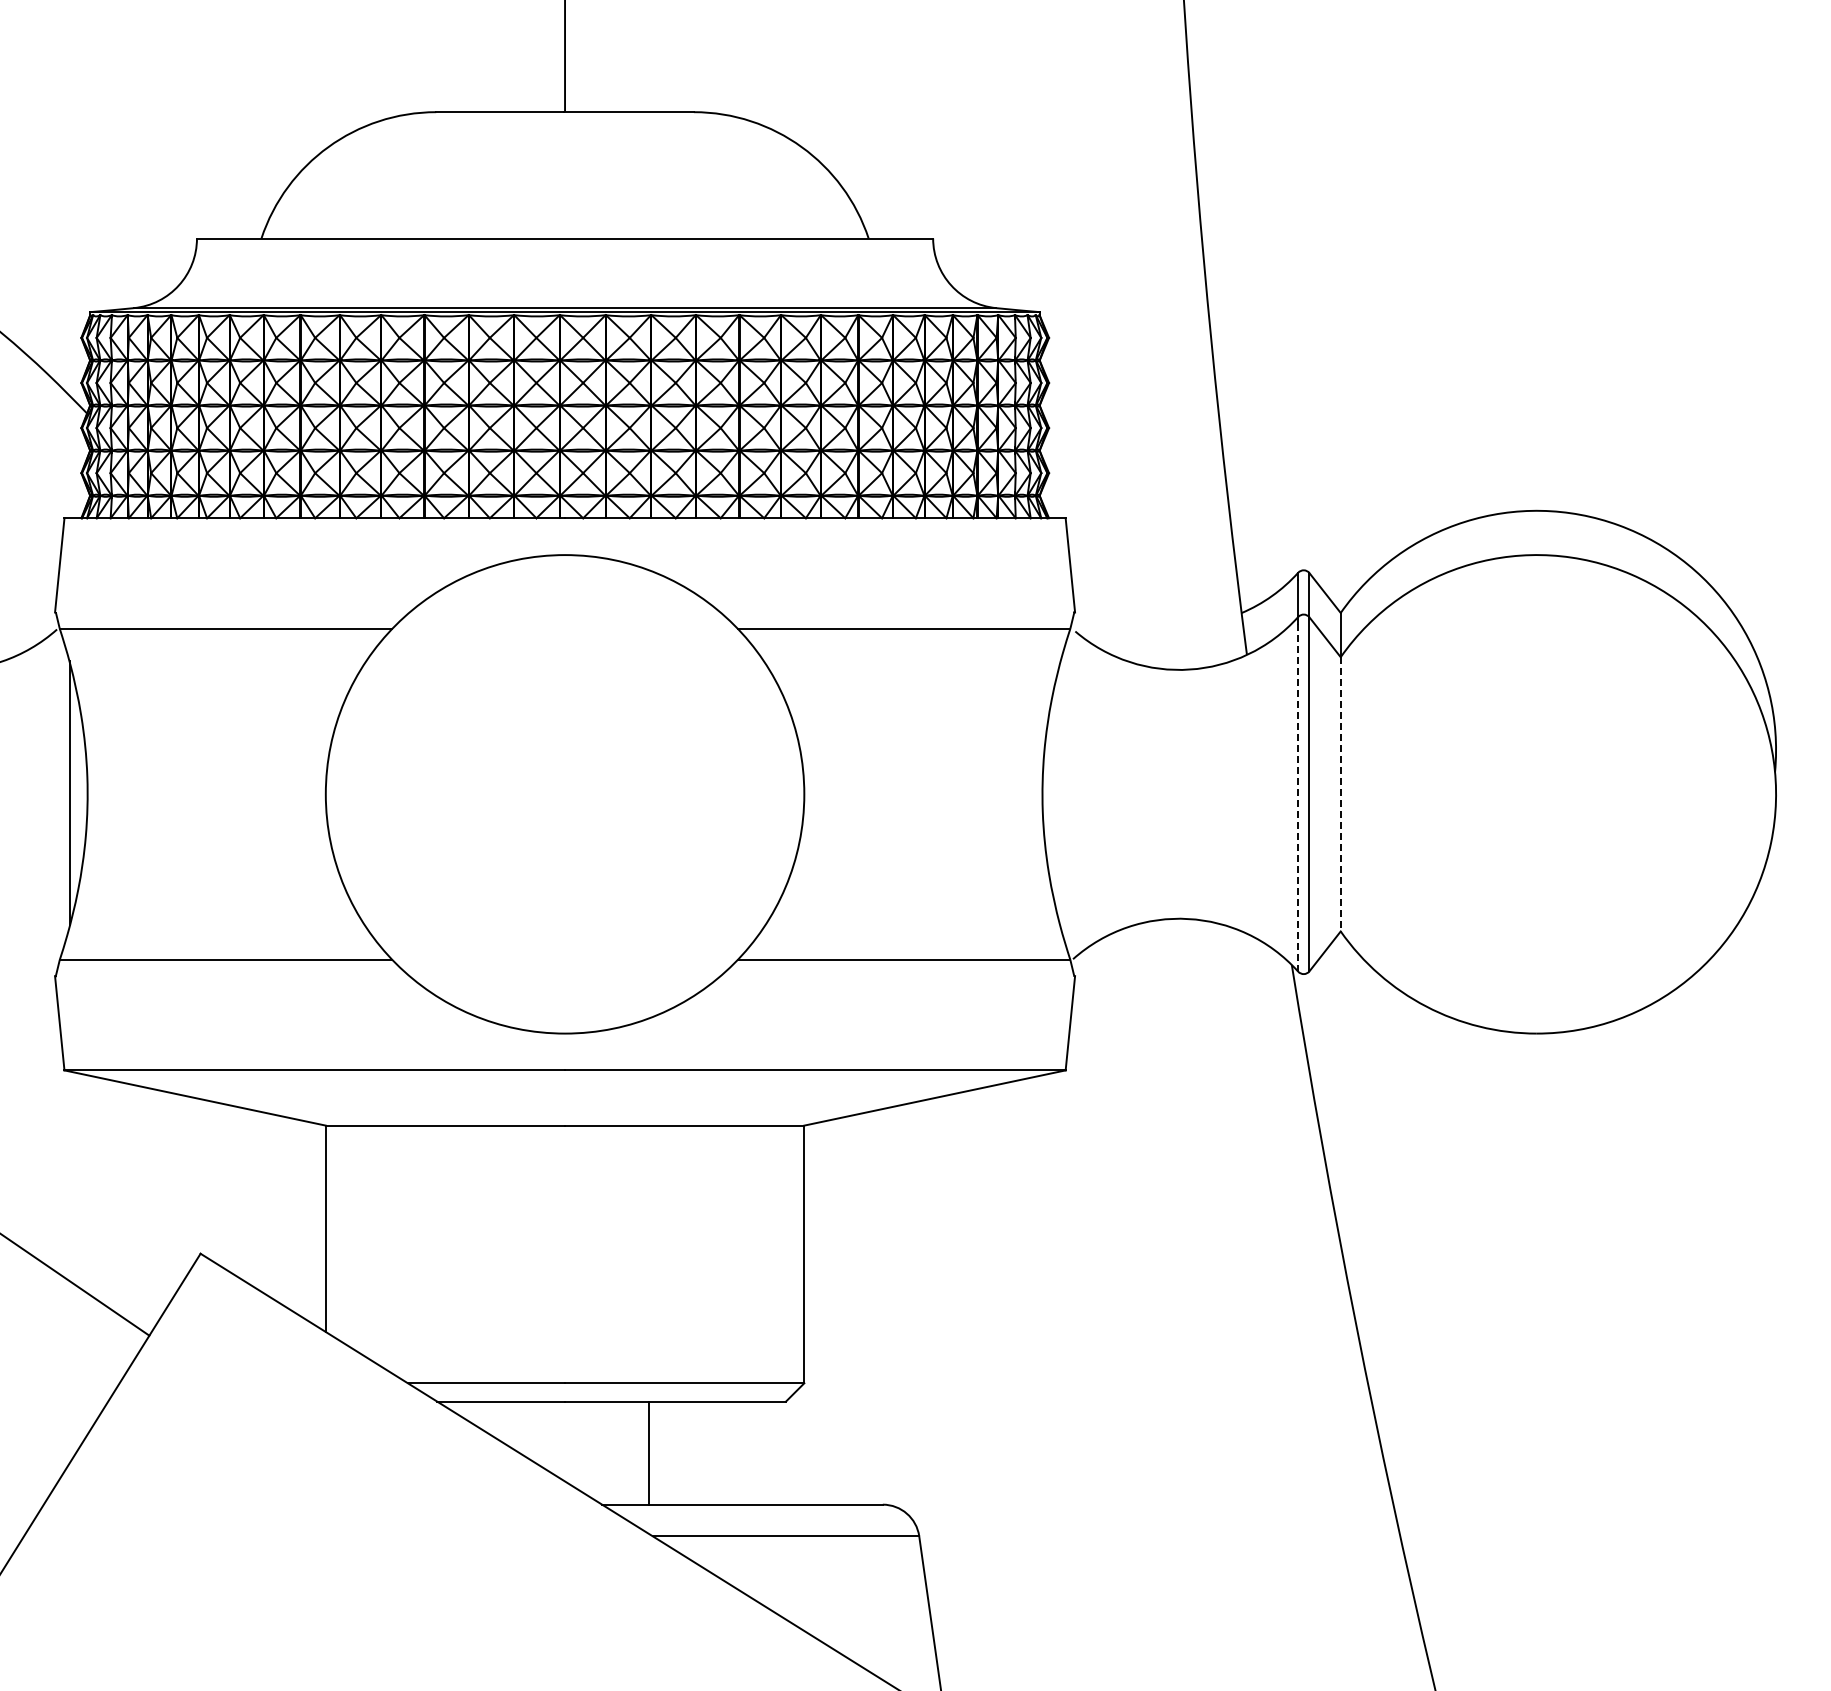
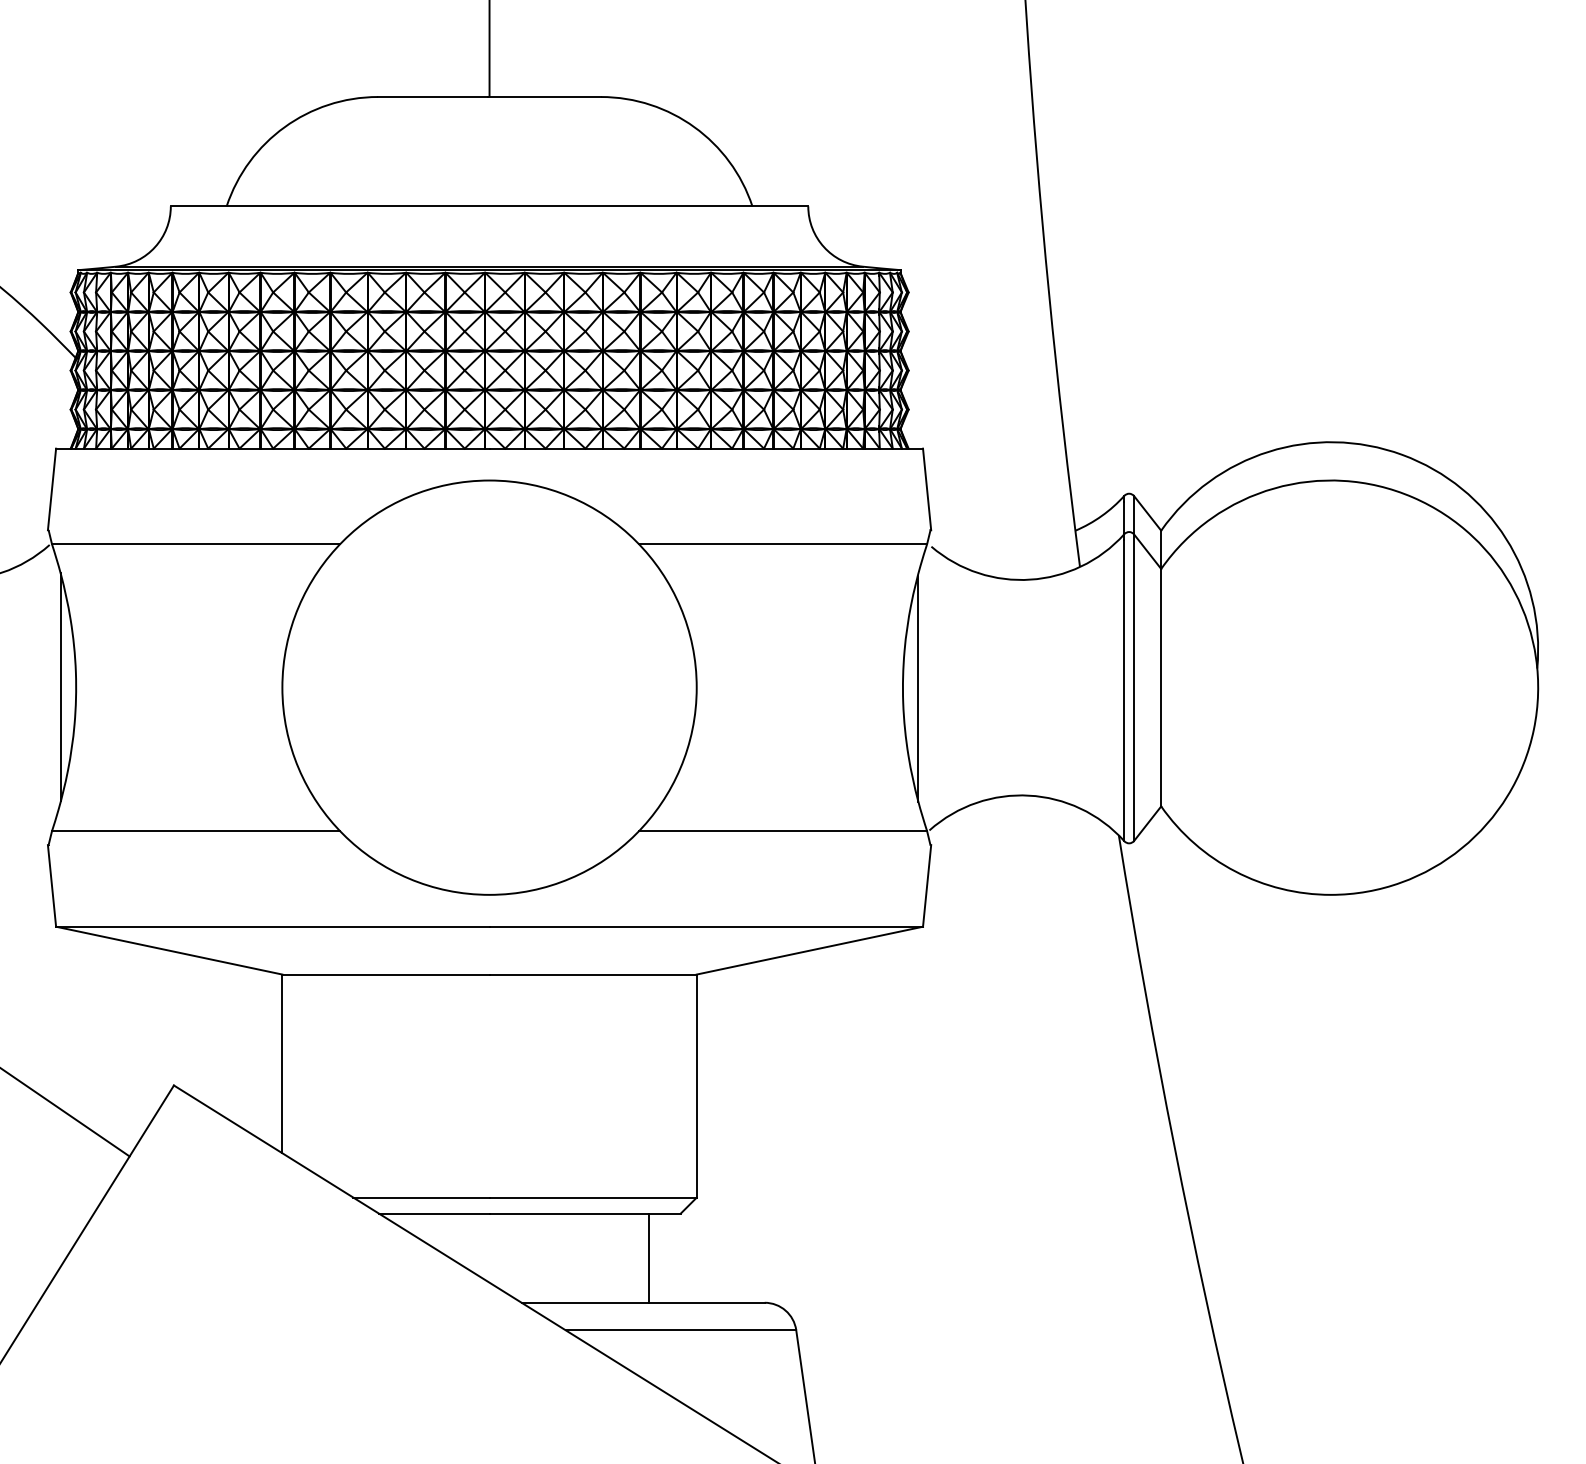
line: (1340, 794) -> (1161, 687), dashed -> solid
line: (1060, 795) -> (918, 688), added
line: (1298, 797) -> (1124, 690), dashed -> solid
line: (649, 1452) -> (649, 1257), moved

